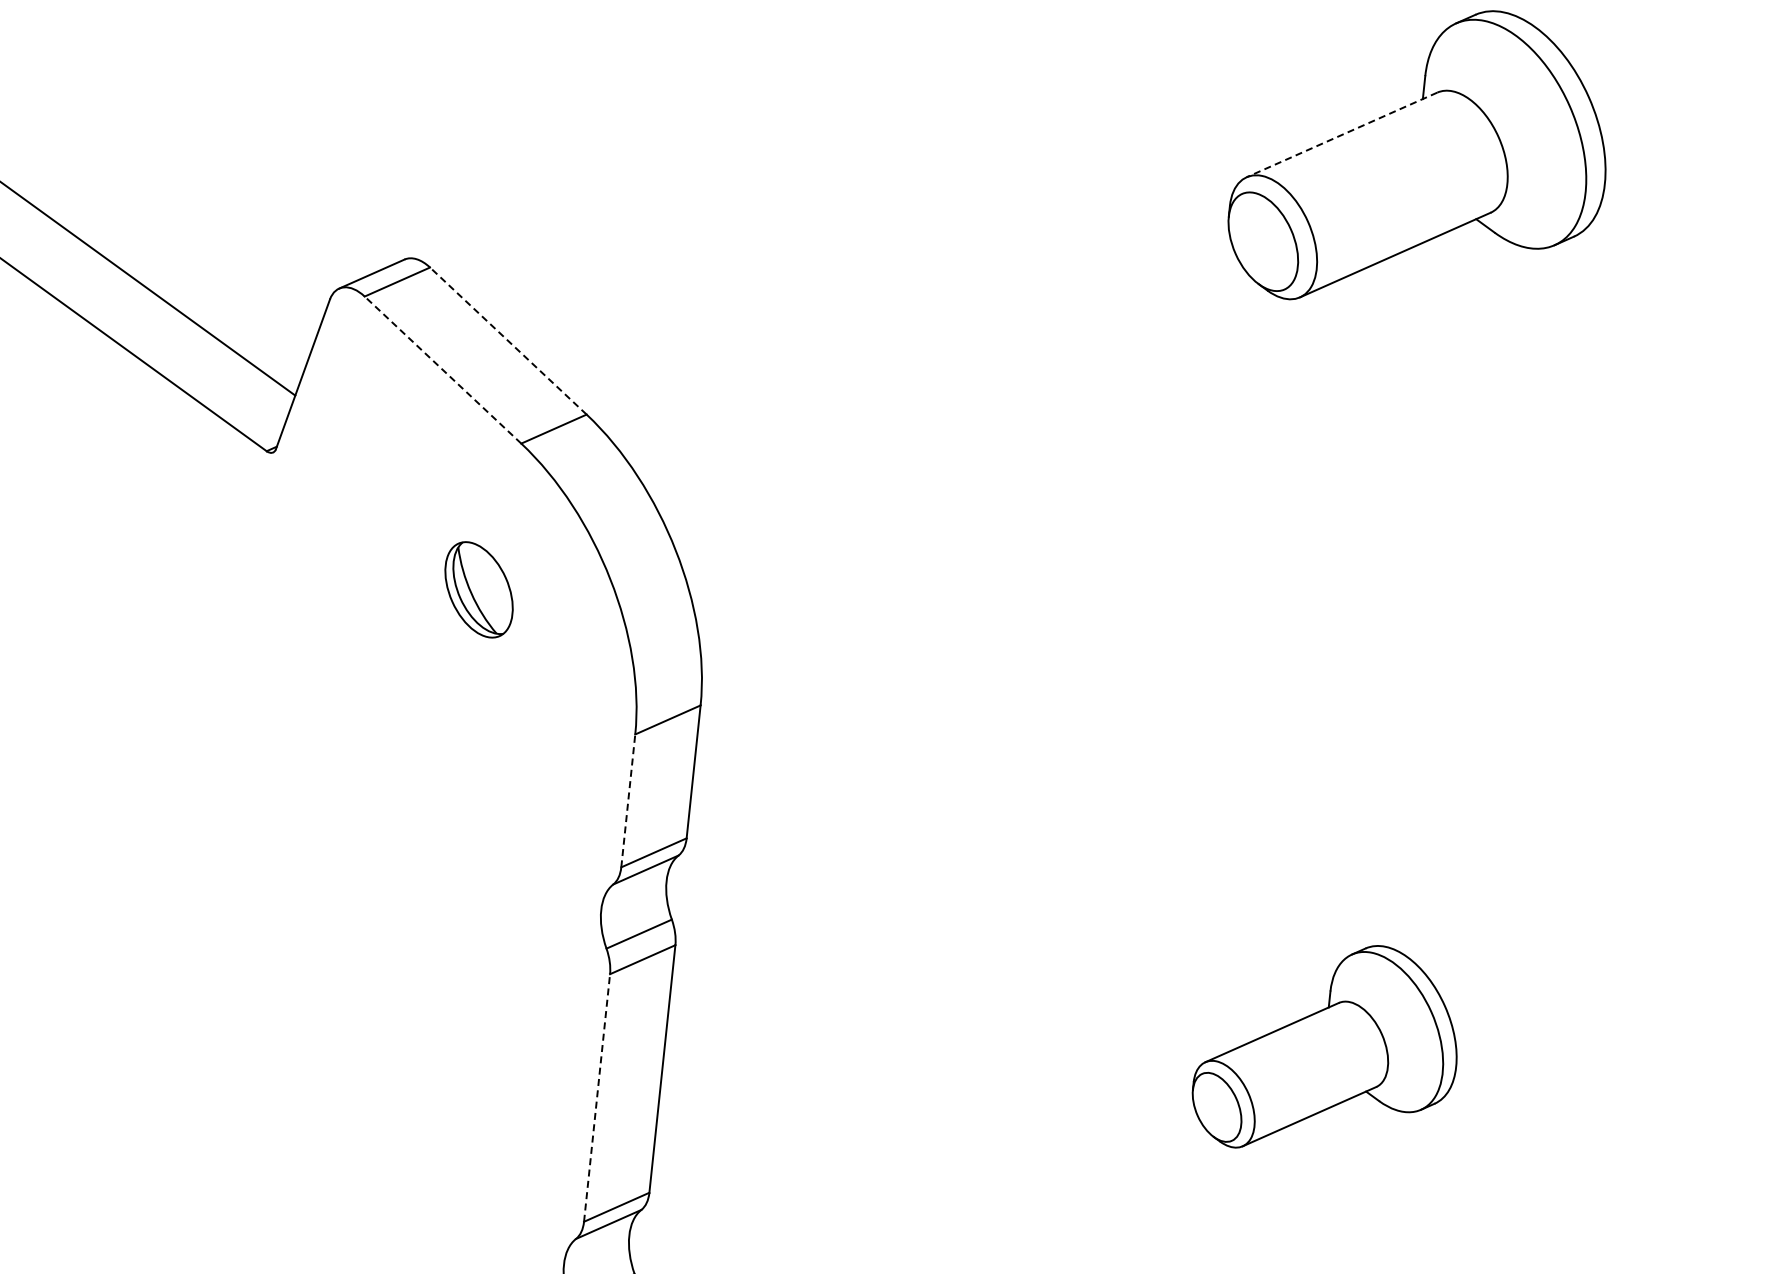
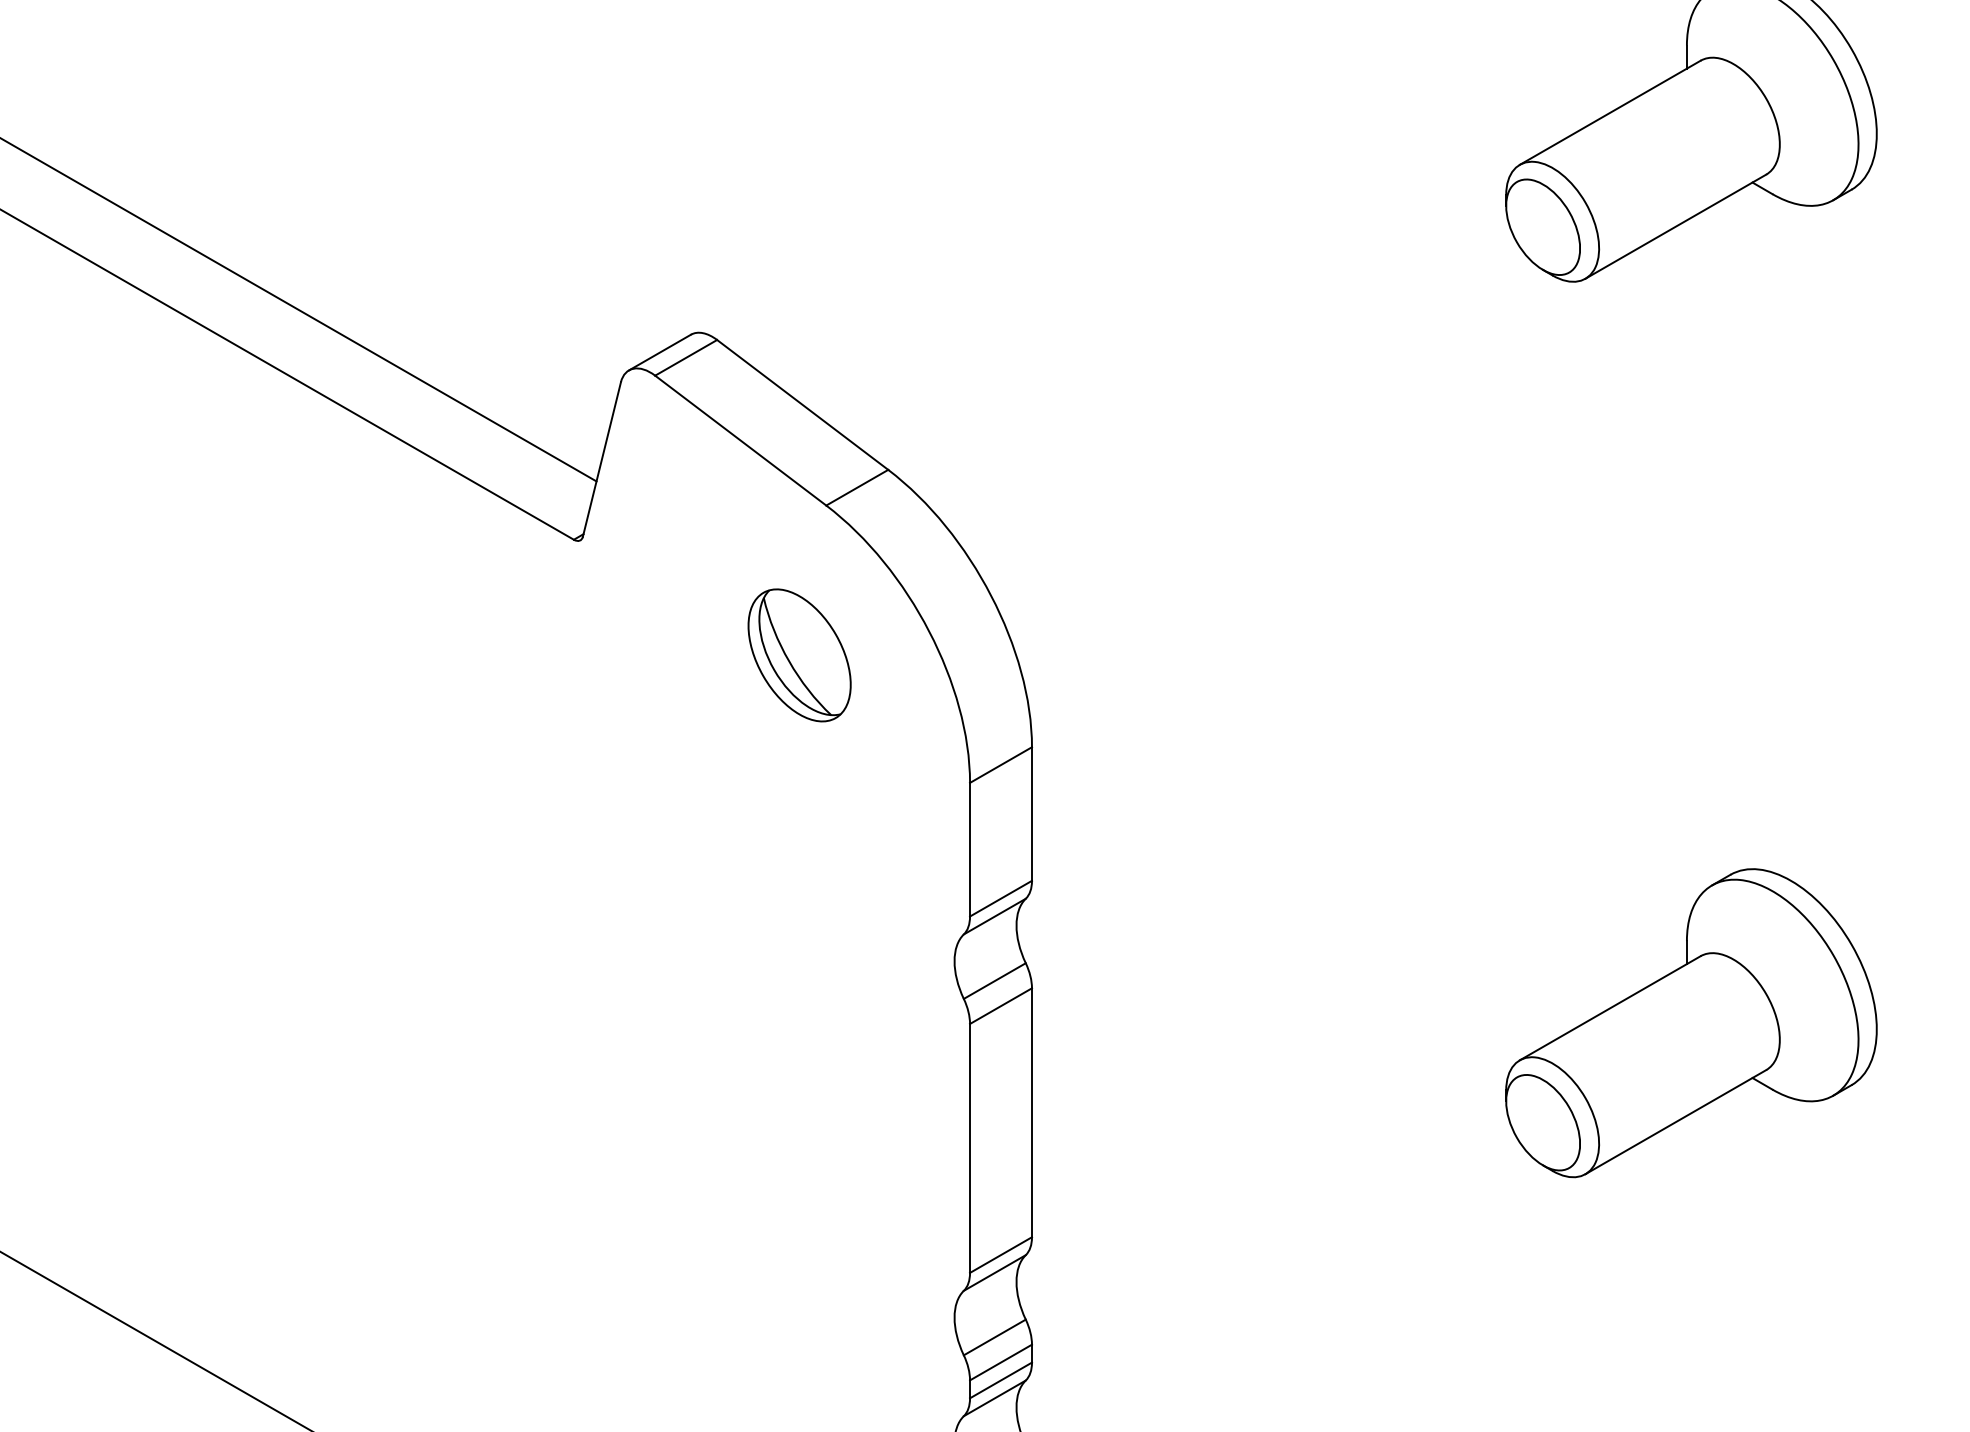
line: (1341, 135) -> (1609, 113), dashed -> solid
line: (508, 340) -> (802, 404), dashed -> solid
line: (442, 369) -> (740, 440), dashed -> solid
part: (478, 589) -> (799, 655), size x1.43
line: (628, 800) -> (970, 849), dashed -> solid
part: (1327, 1049) -> (1691, 1023), size x1.43
line: (597, 1097) -> (970, 1147), dashed -> solid

